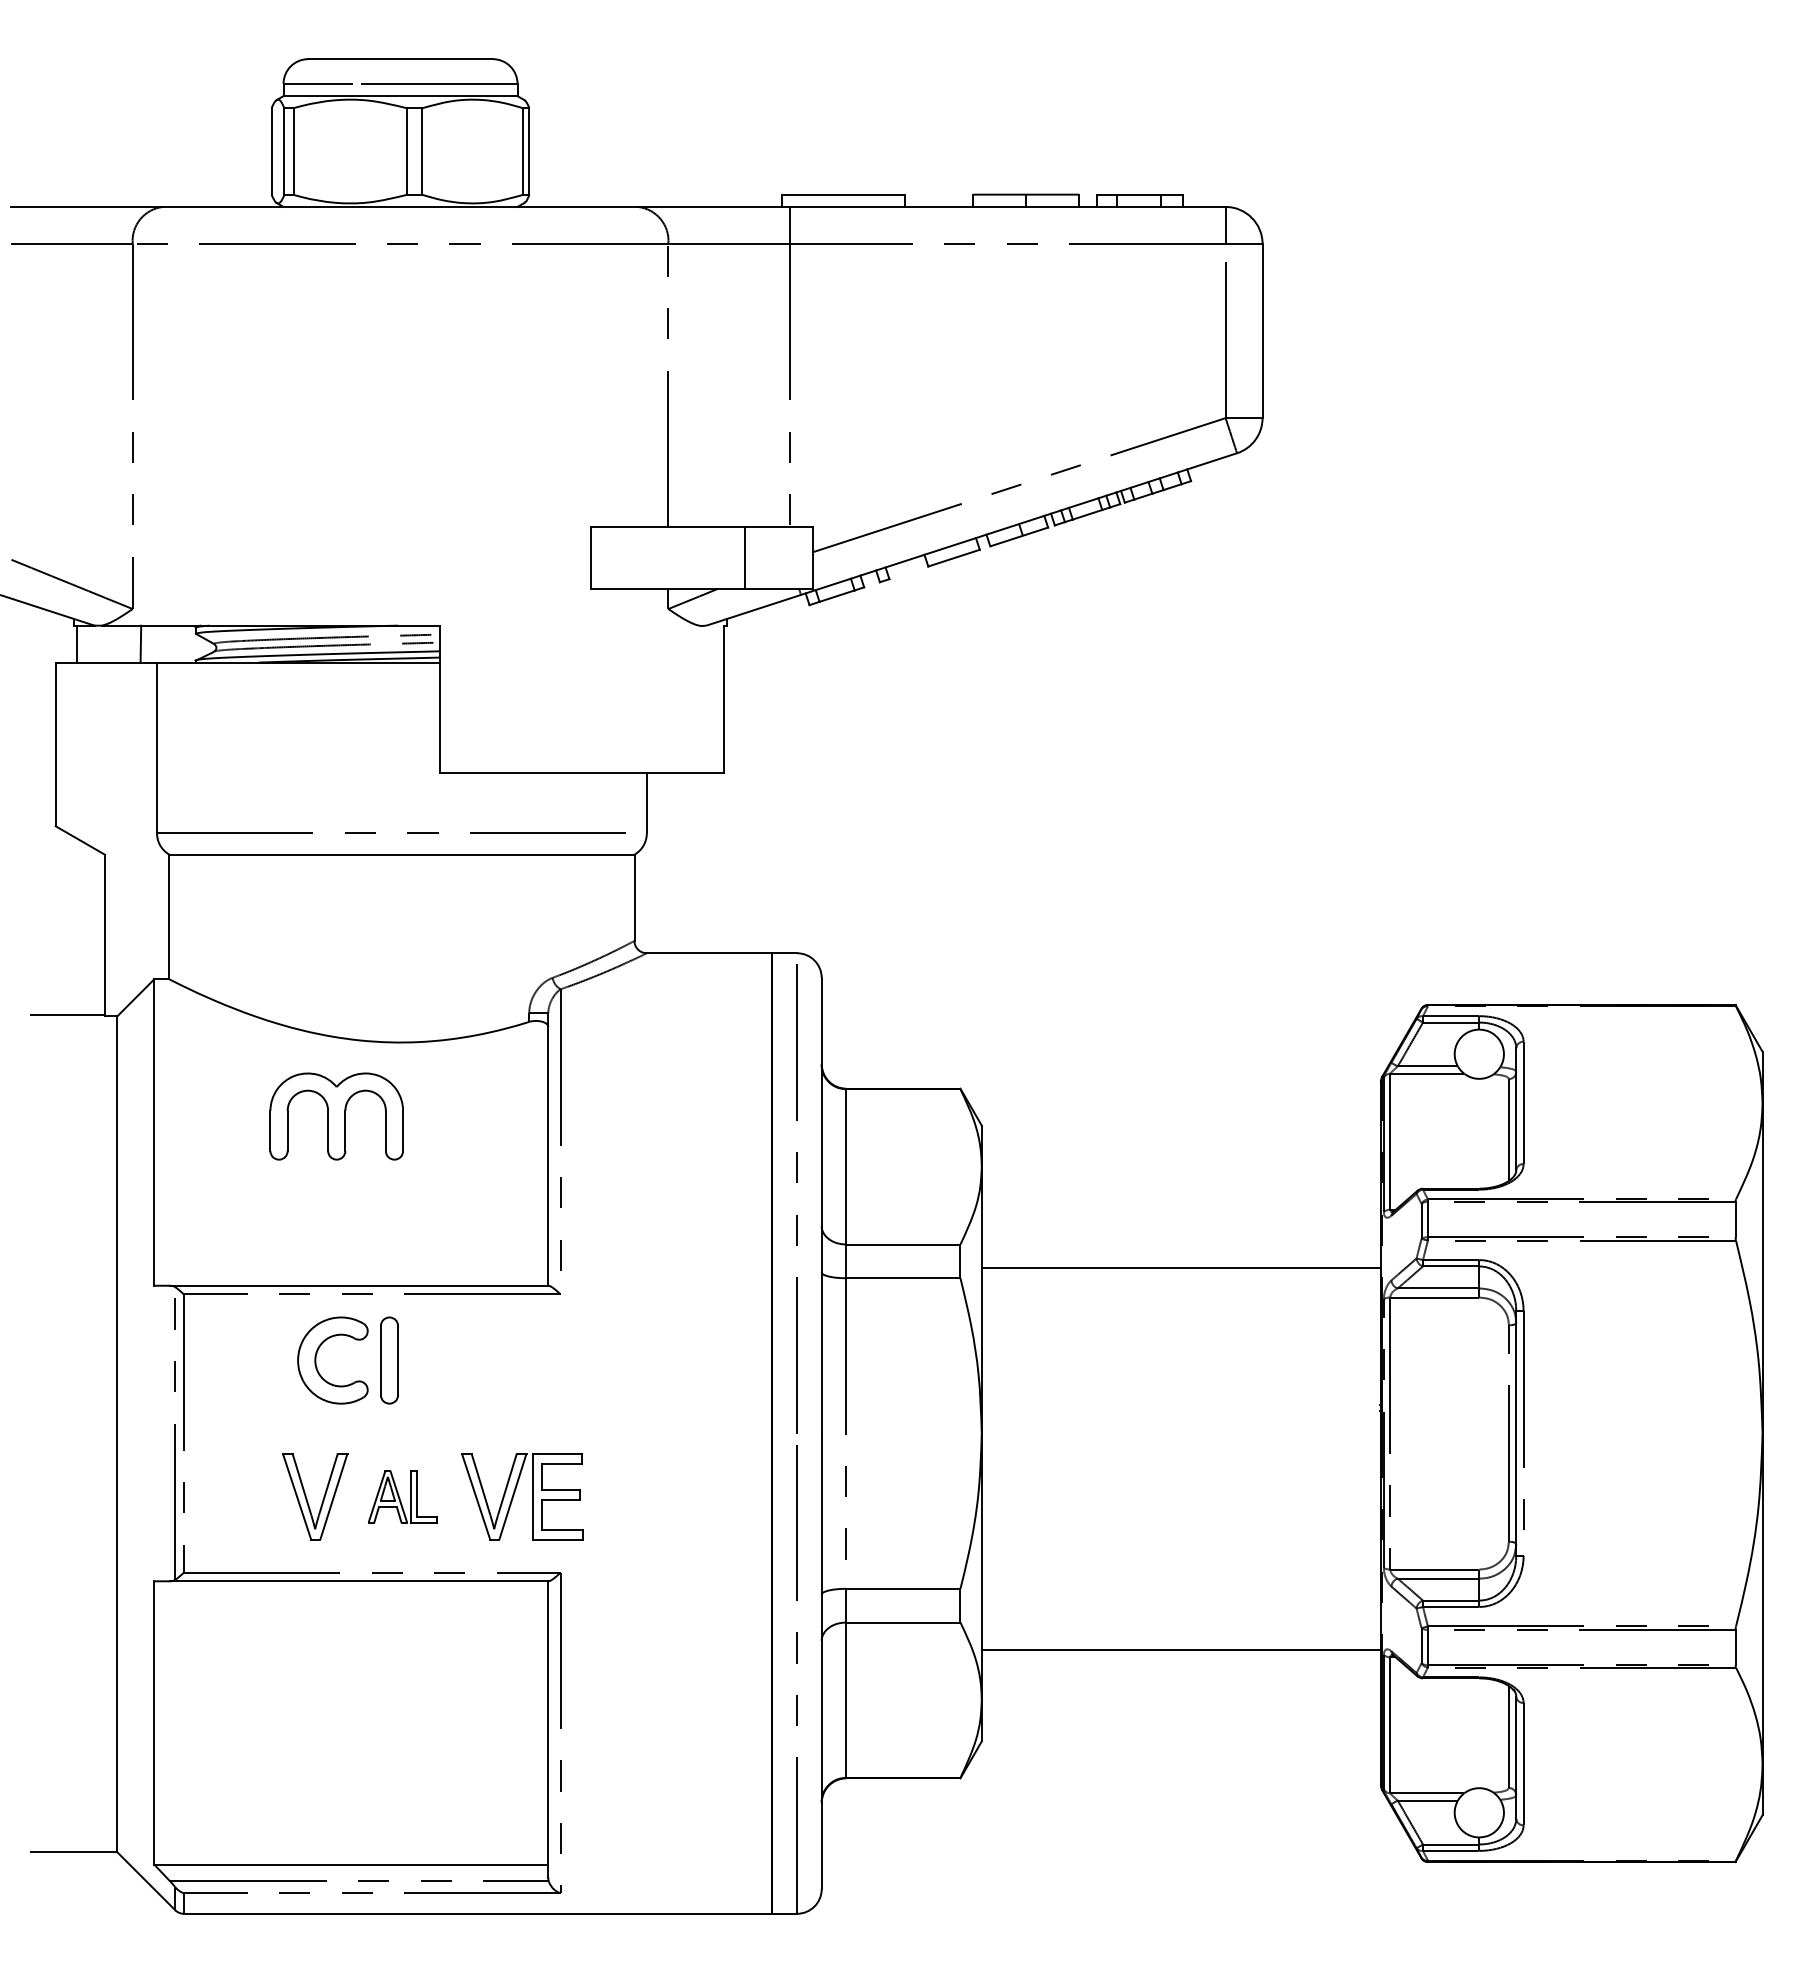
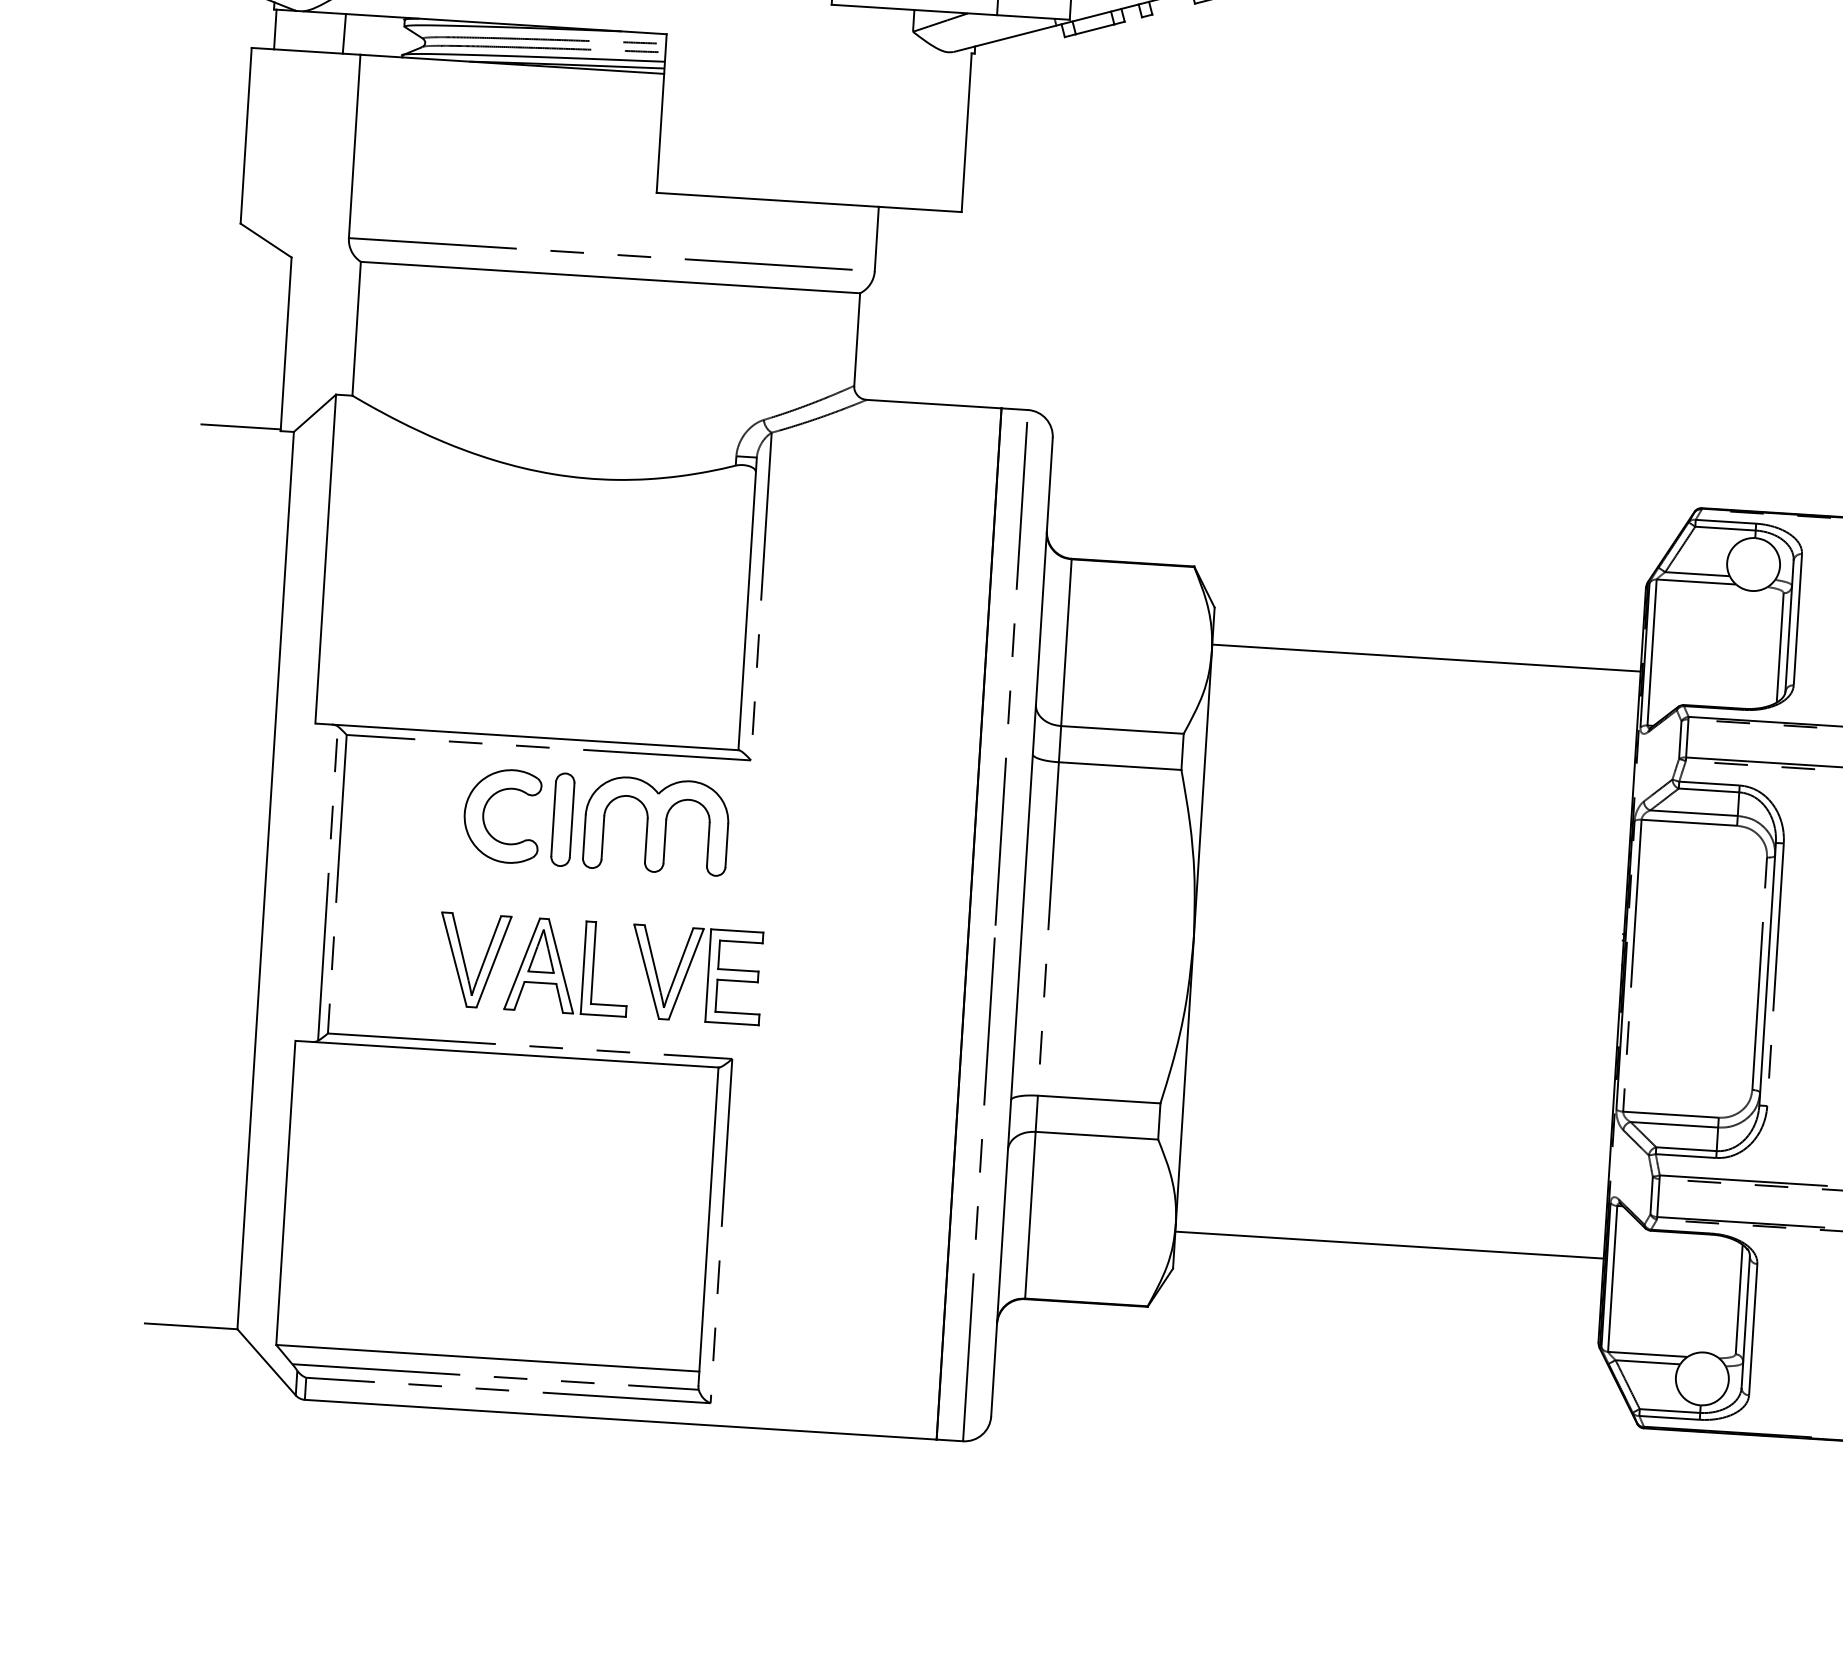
part: (336, 1116) -> (656, 825), moved
line: (1180, 1268) -> (1425, 658), moved
part: (402, 1496) -> (567, 966), size x1.67
line: (1180, 1649) -> (1388, 1244), moved

